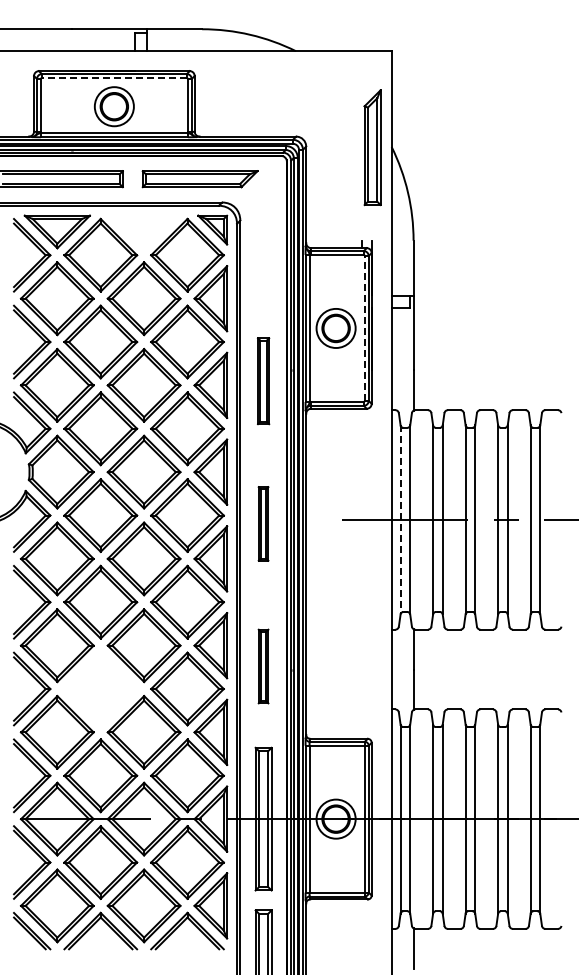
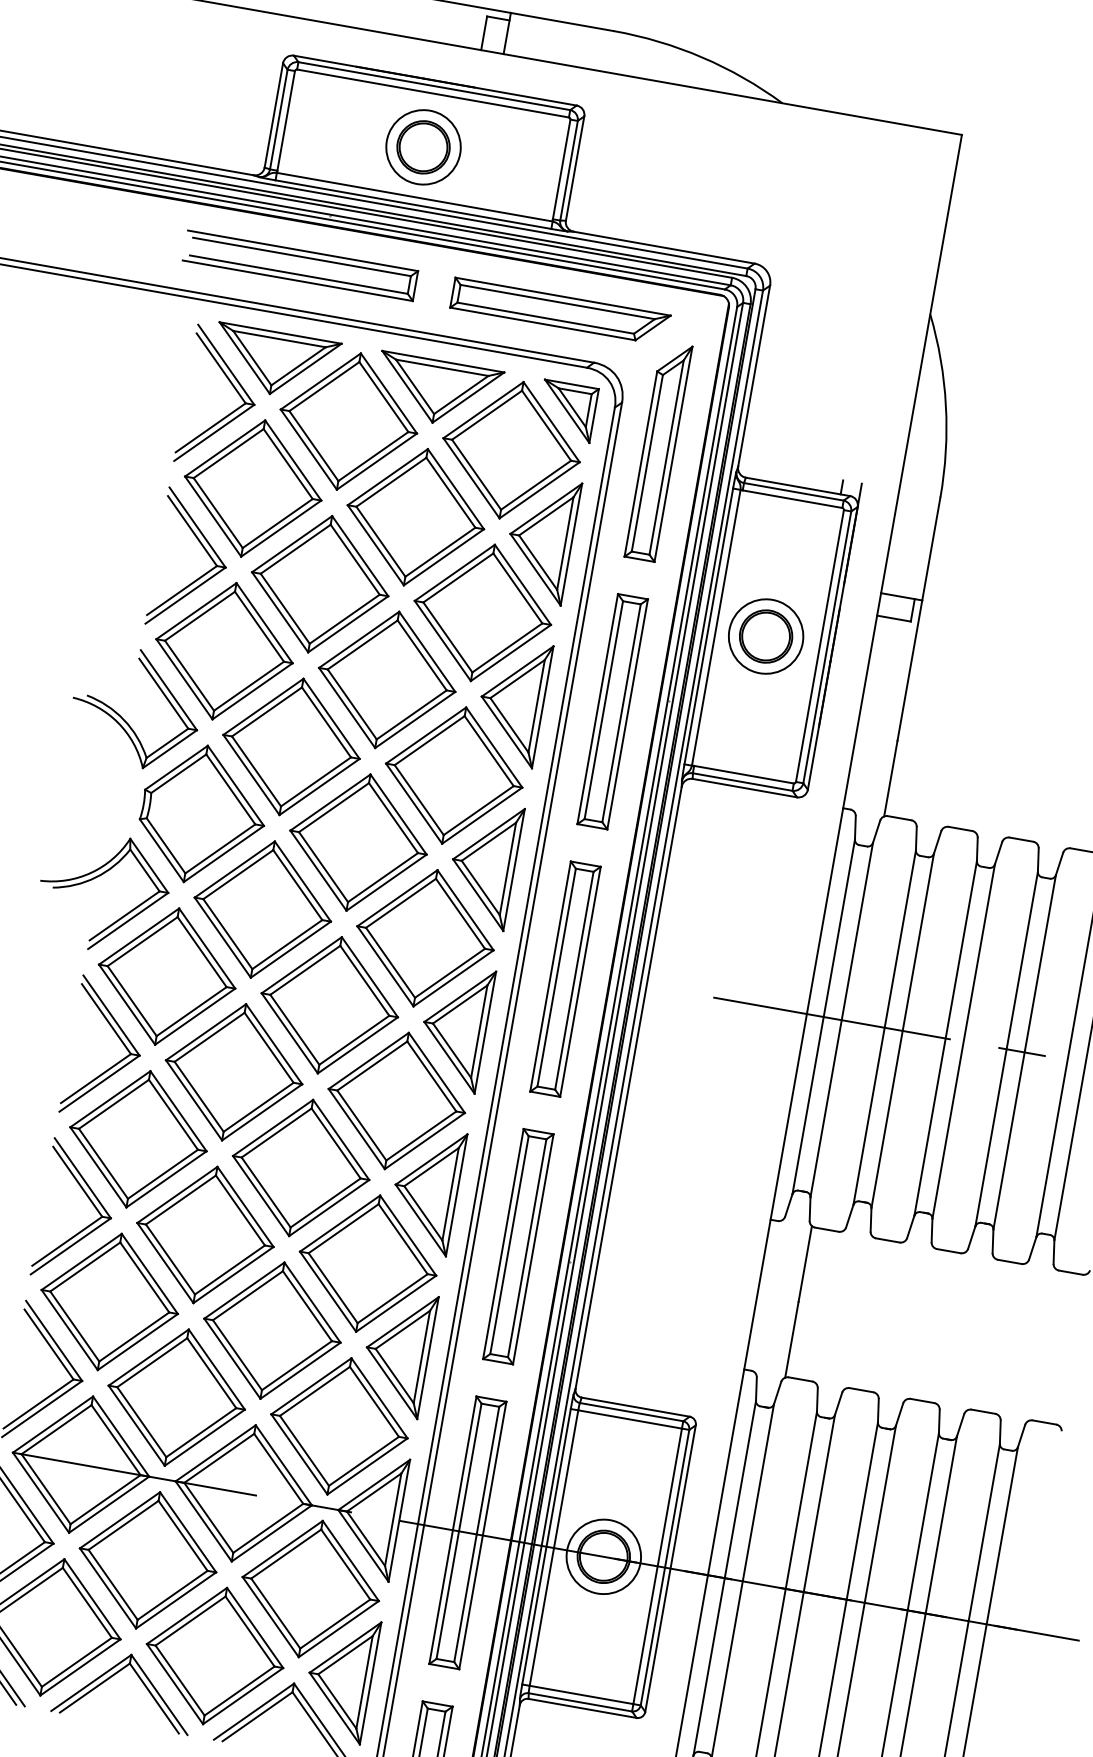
line: (113, 78) -> (431, 94), dashed -> solid
part: (372, 147) -> (658, 451), moved
part: (143, 231) -> (436, 391), added
line: (364, 327) -> (819, 644), dashed -> solid
part: (263, 380) -> (612, 710), size x1.43
line: (400, 520) -> (823, 1018), dashed -> solid
part: (263, 523) -> (565, 978), size x1.67
part: (263, 666) -> (518, 1246), size x1.67
part: (100, 688) -> (205, 1233), added

